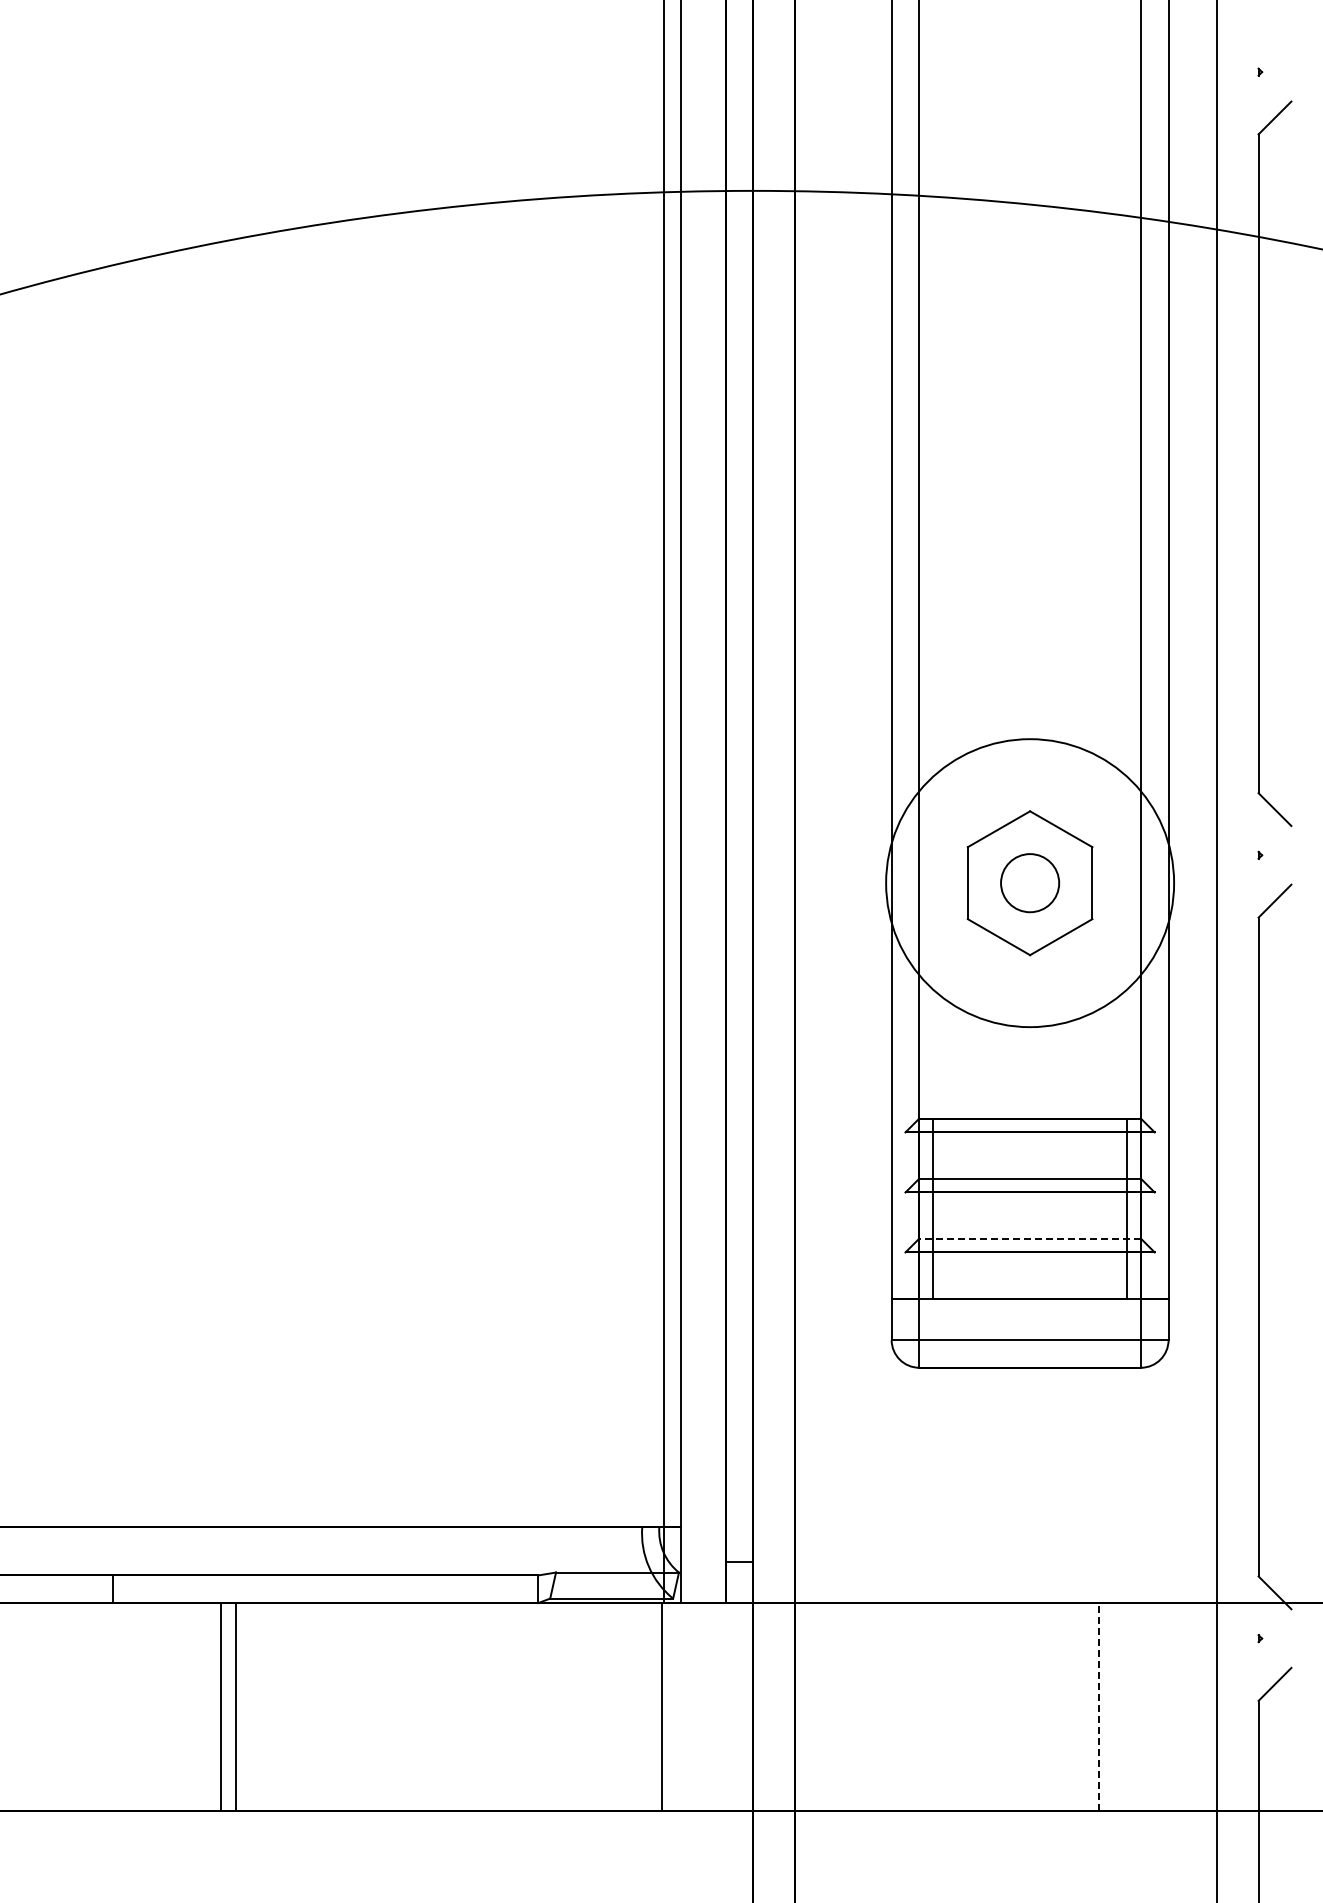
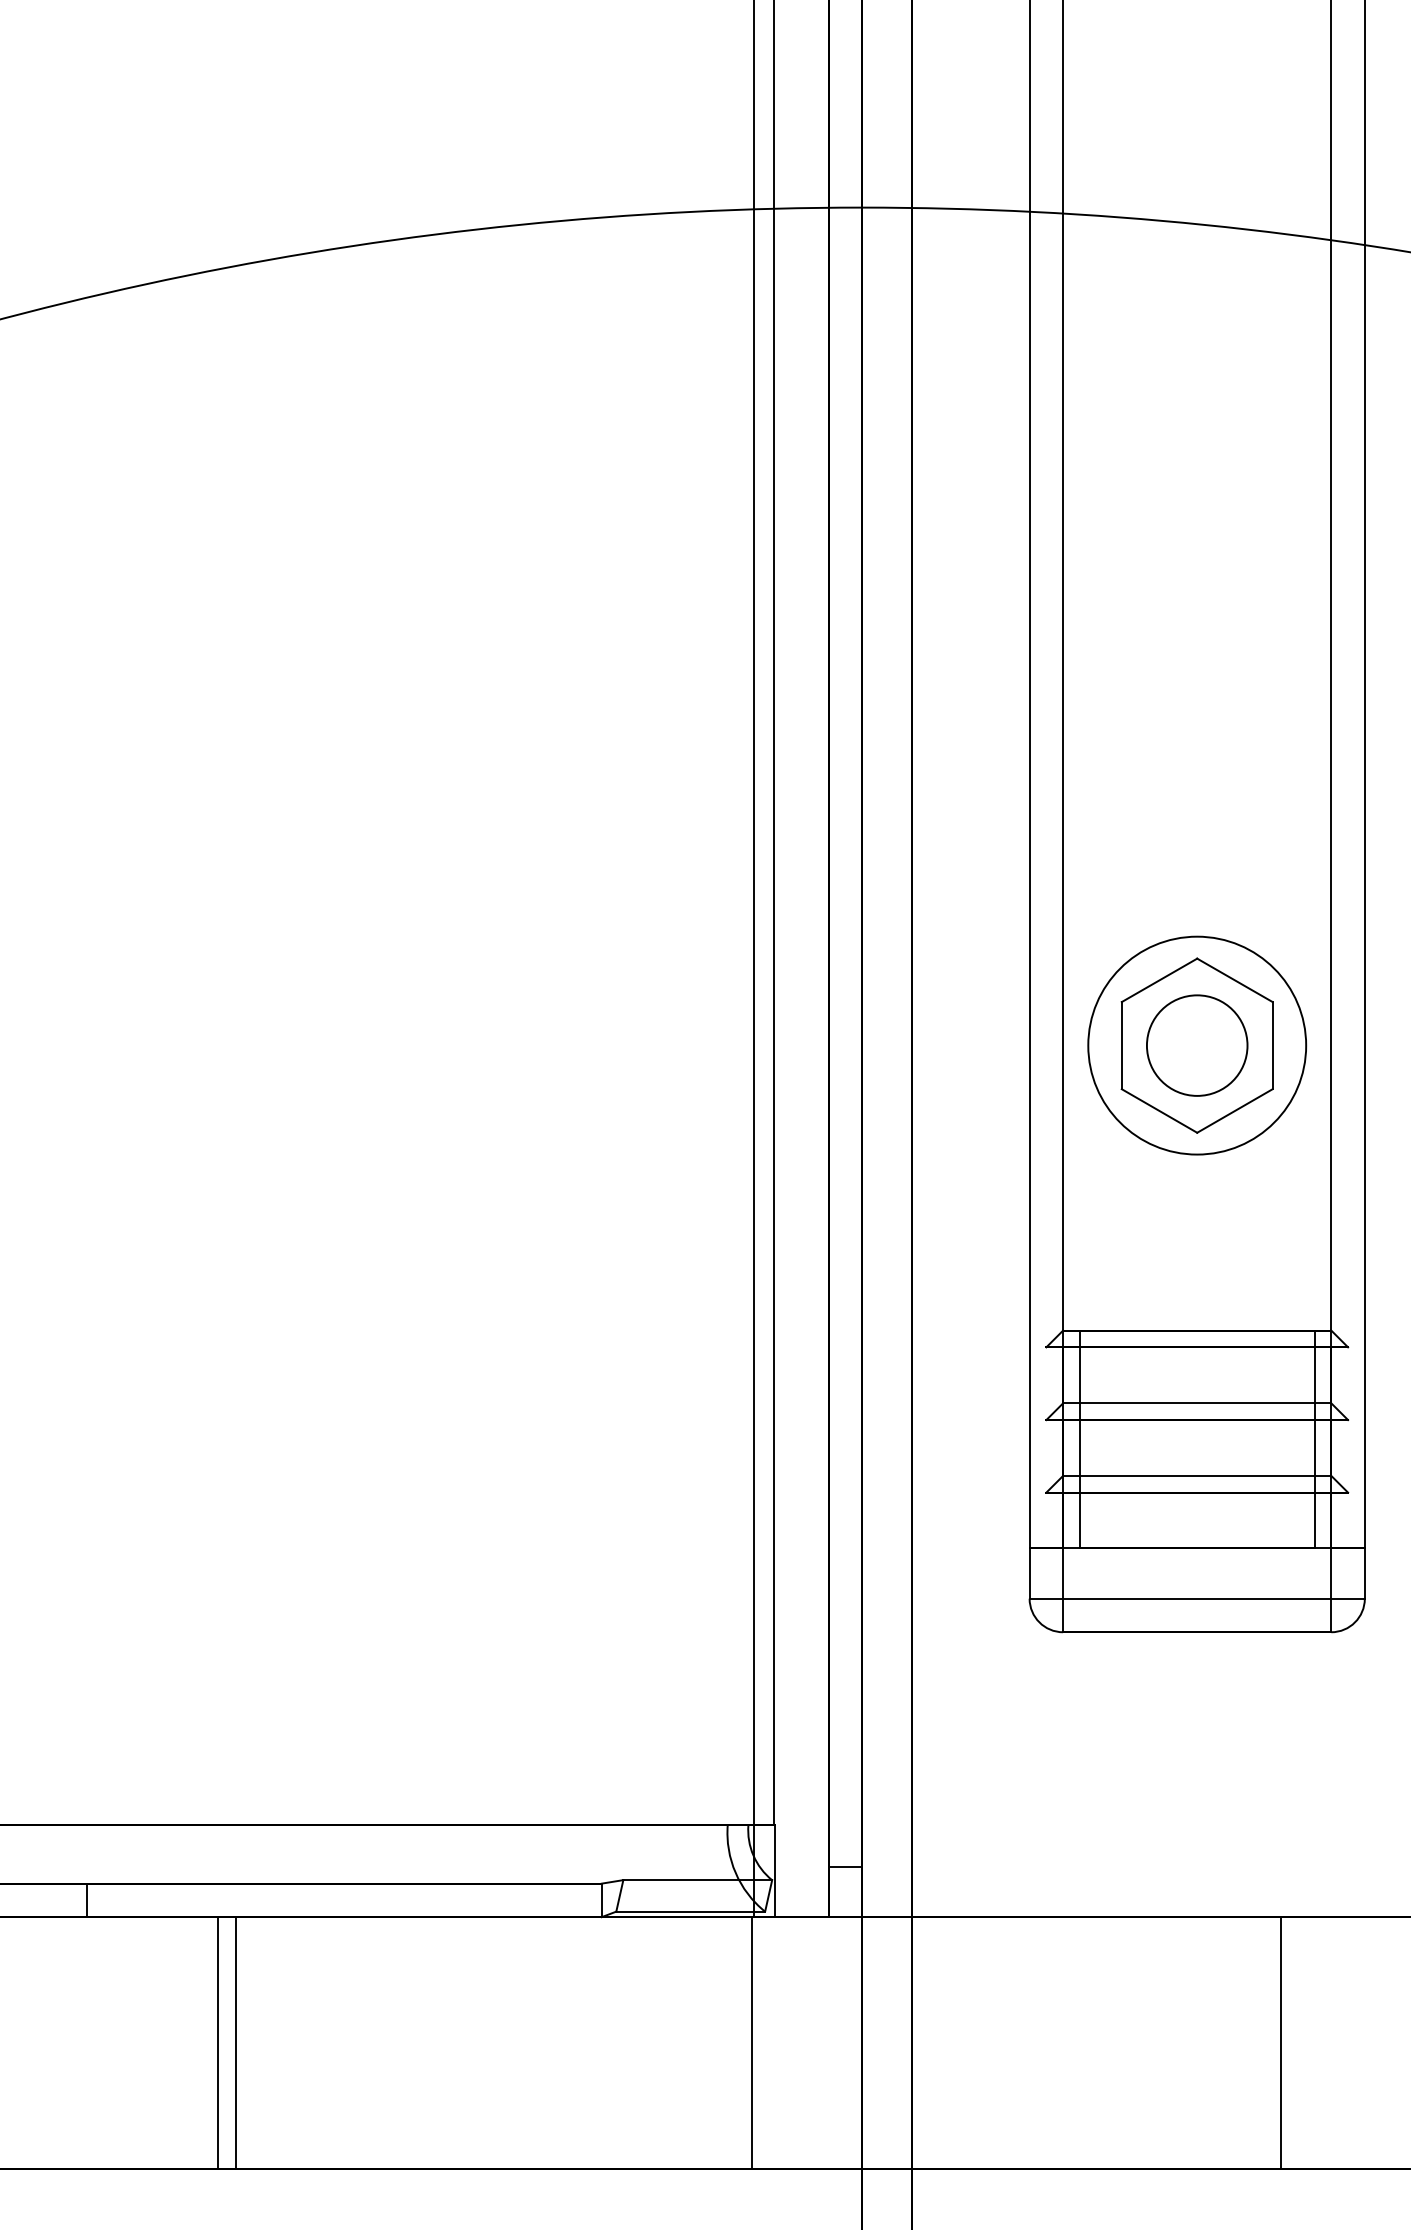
circle: (1029, 882) -> (1196, 1044), size x1.43
circle: (1030, 883) -> (1197, 1046), size x0.62
line: (1030, 1238) -> (1197, 1475), dashed -> solid
line: (1099, 1707) -> (1281, 2043), dashed -> solid

